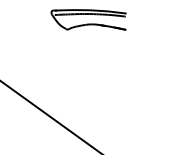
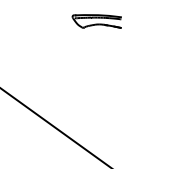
part: (88, 19) -> (96, 21), size x0.6

